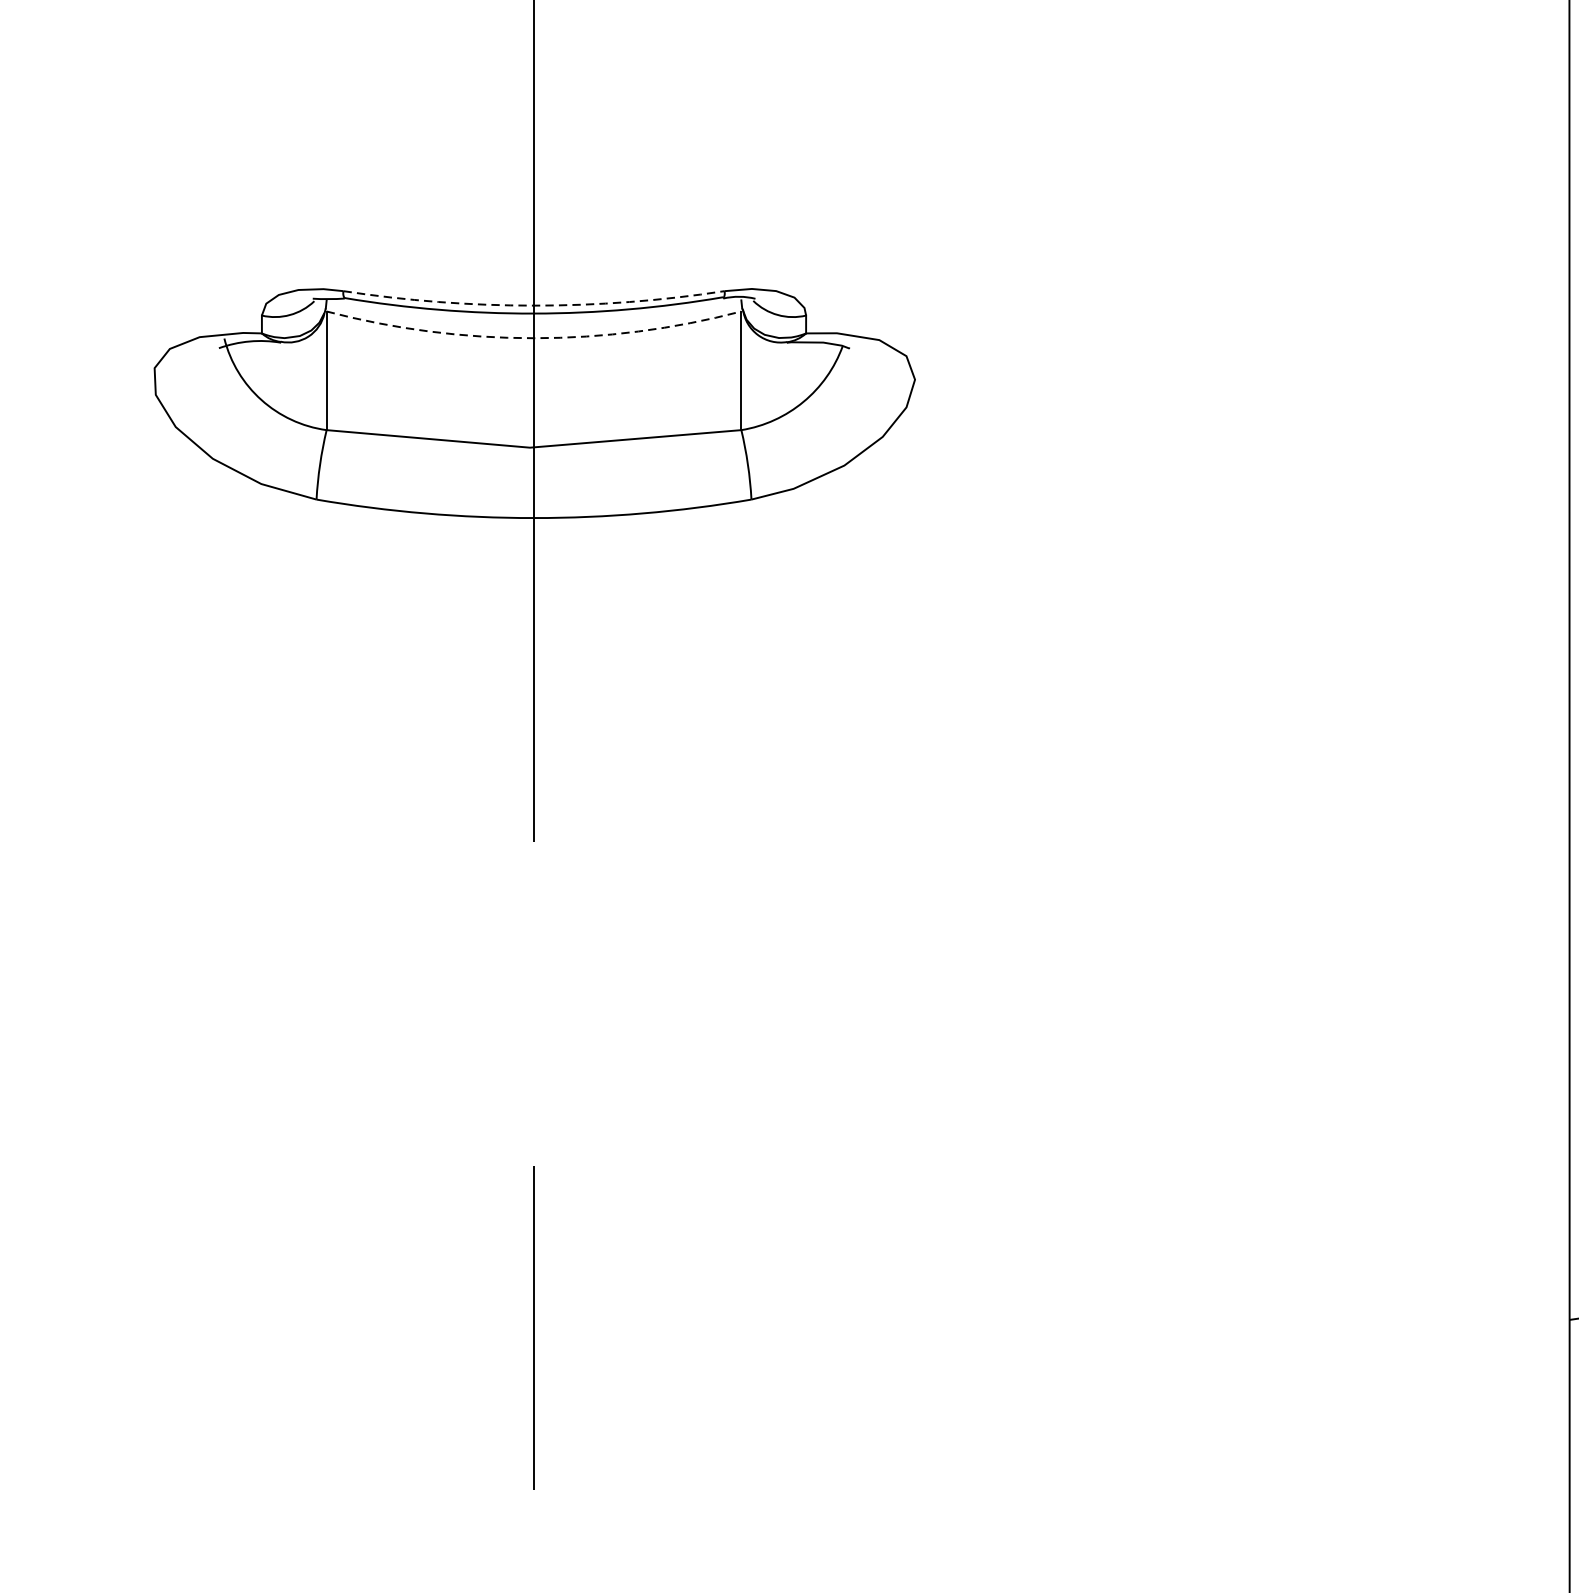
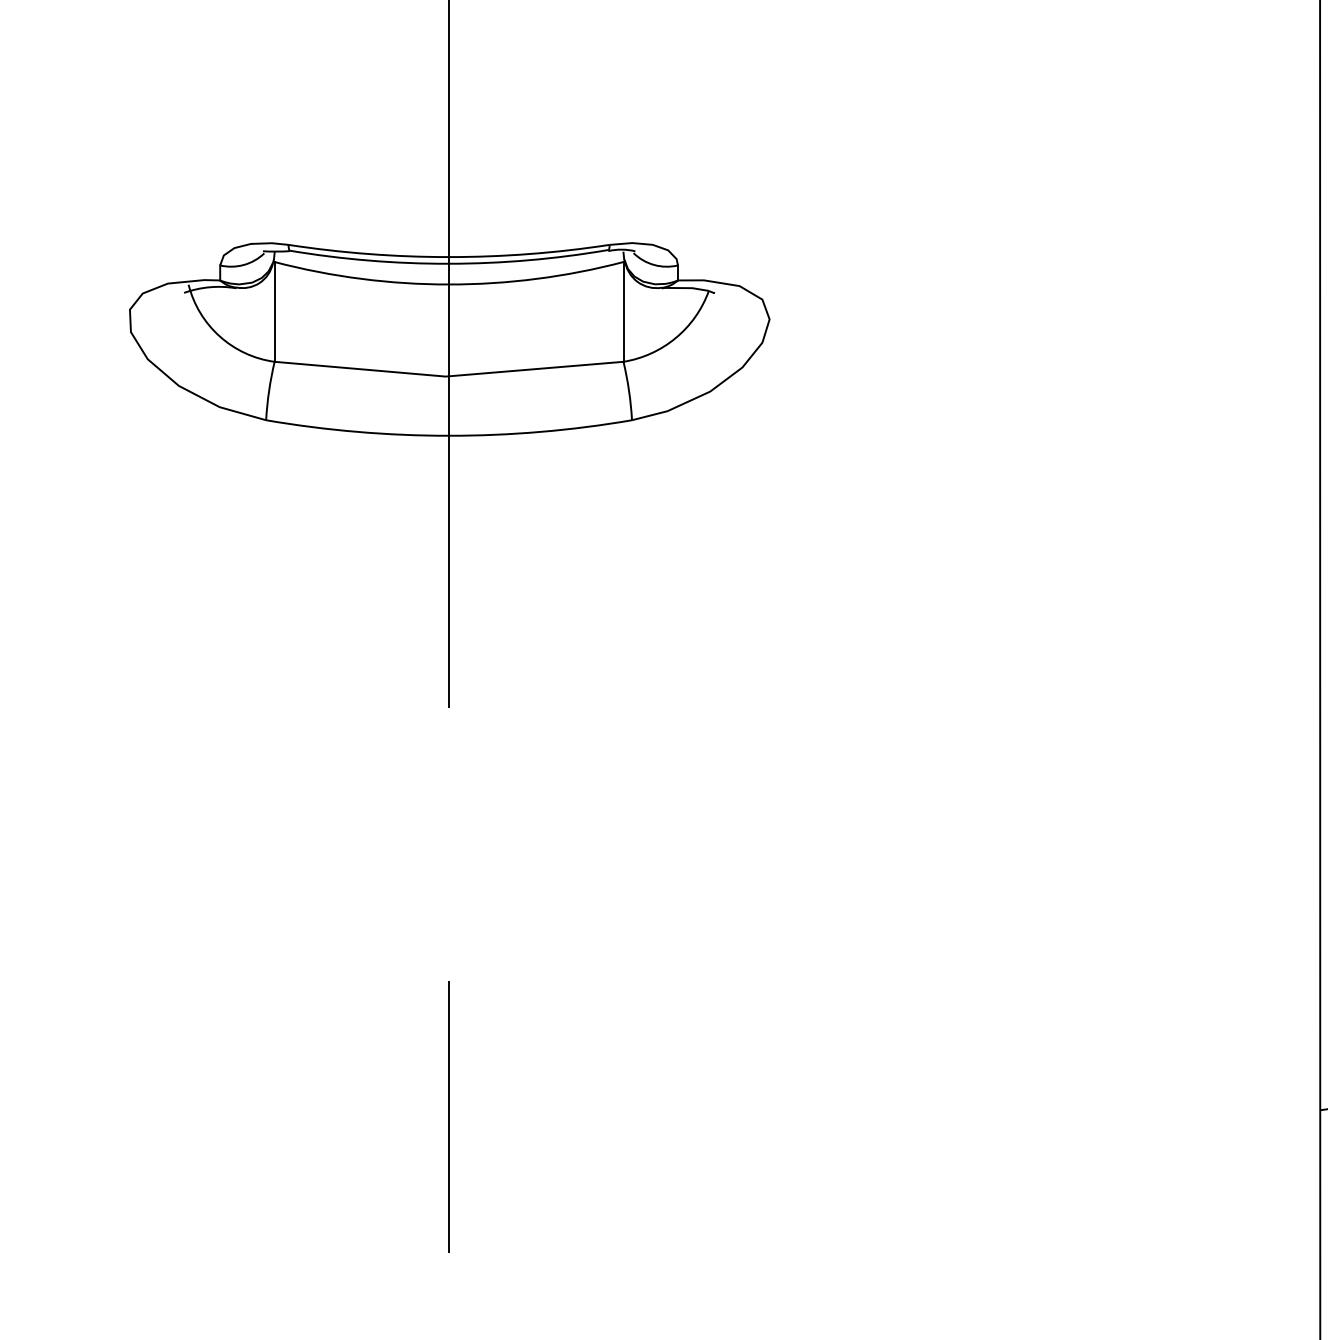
arc: (534, 306) -> (449, 257), dashed -> solid
arc: (534, 338) -> (449, 284), dashed -> solid

